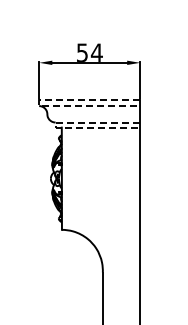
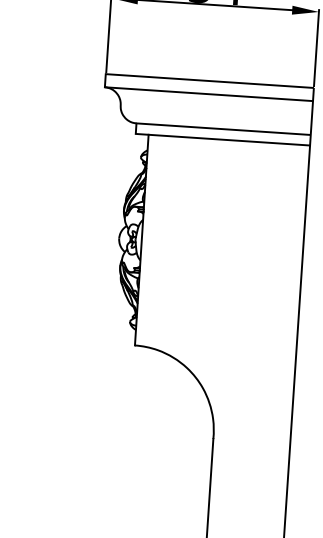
line: (39, 103) -> (105, 82), dashed -> solid
line: (55, 125) -> (135, 129), dashed -> solid

